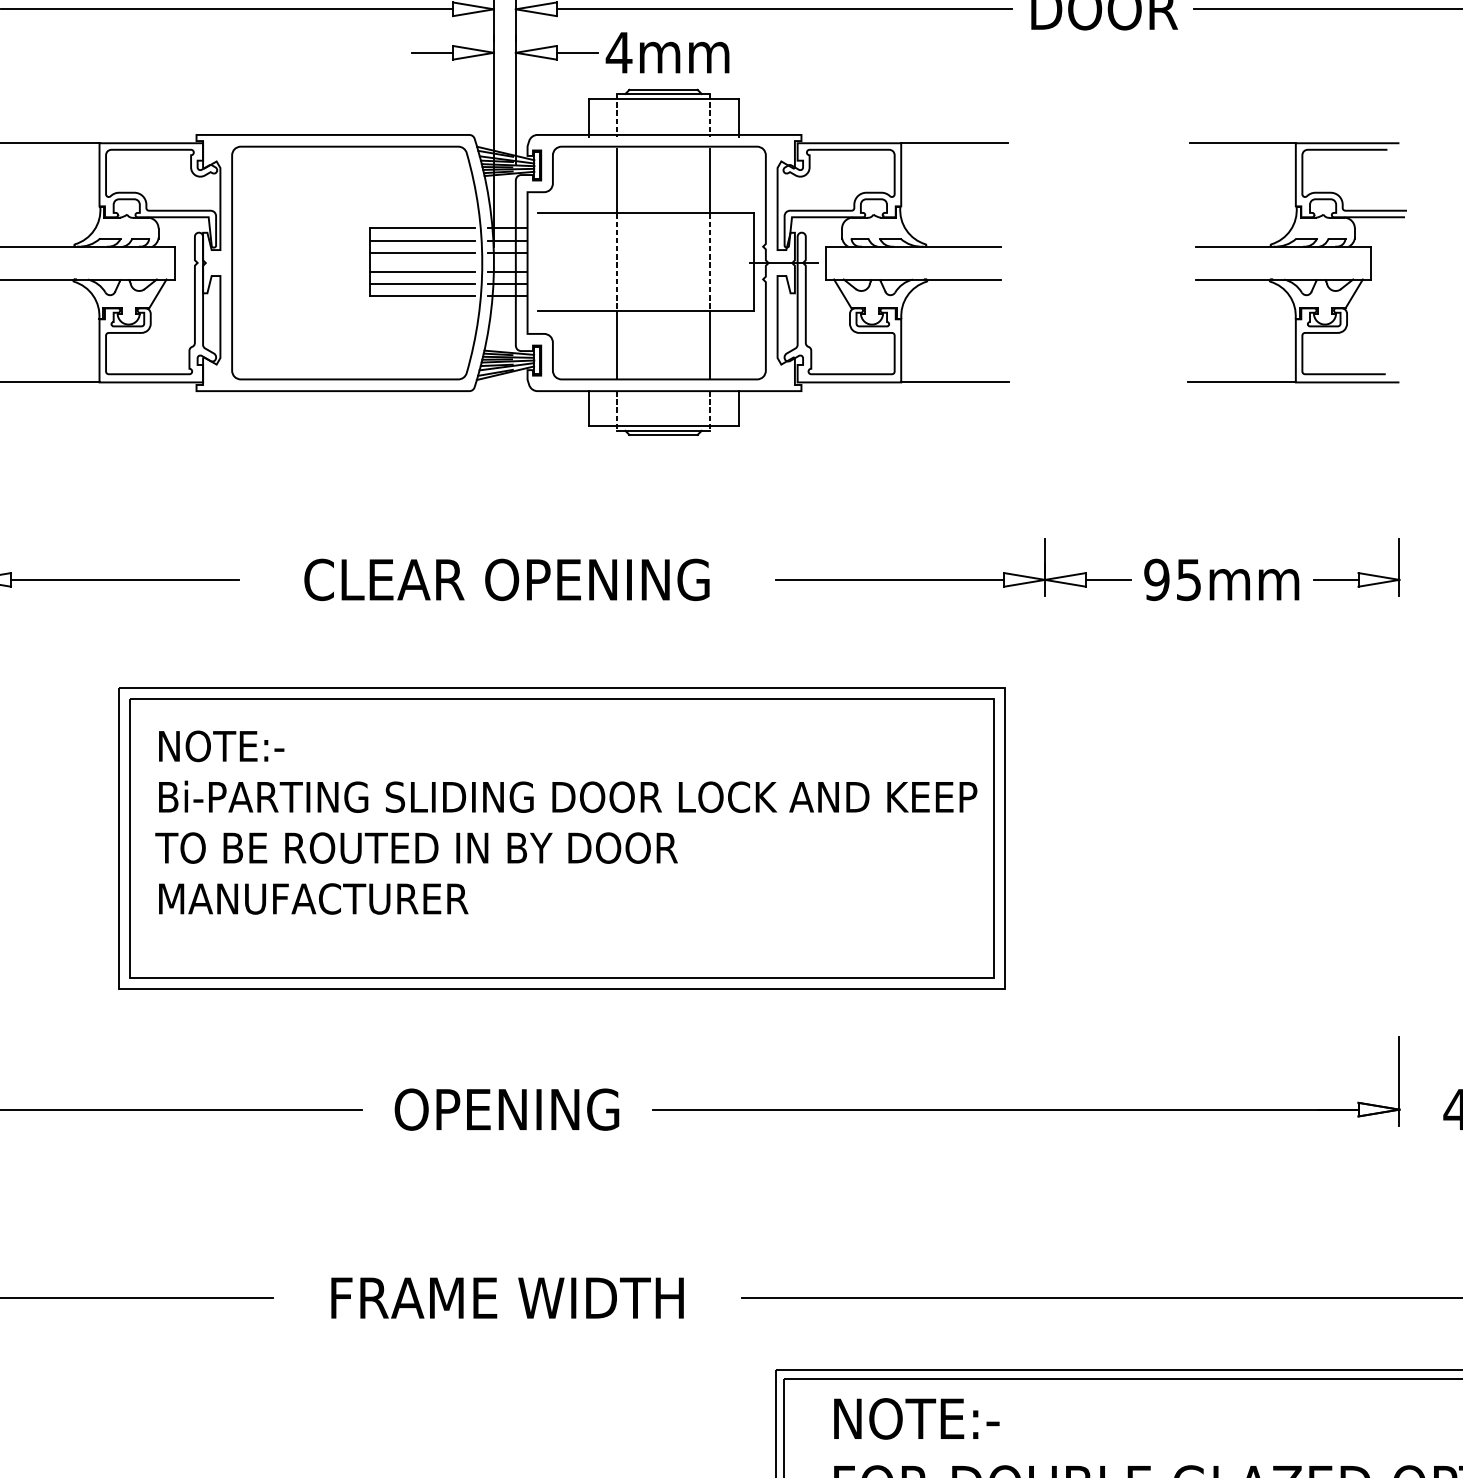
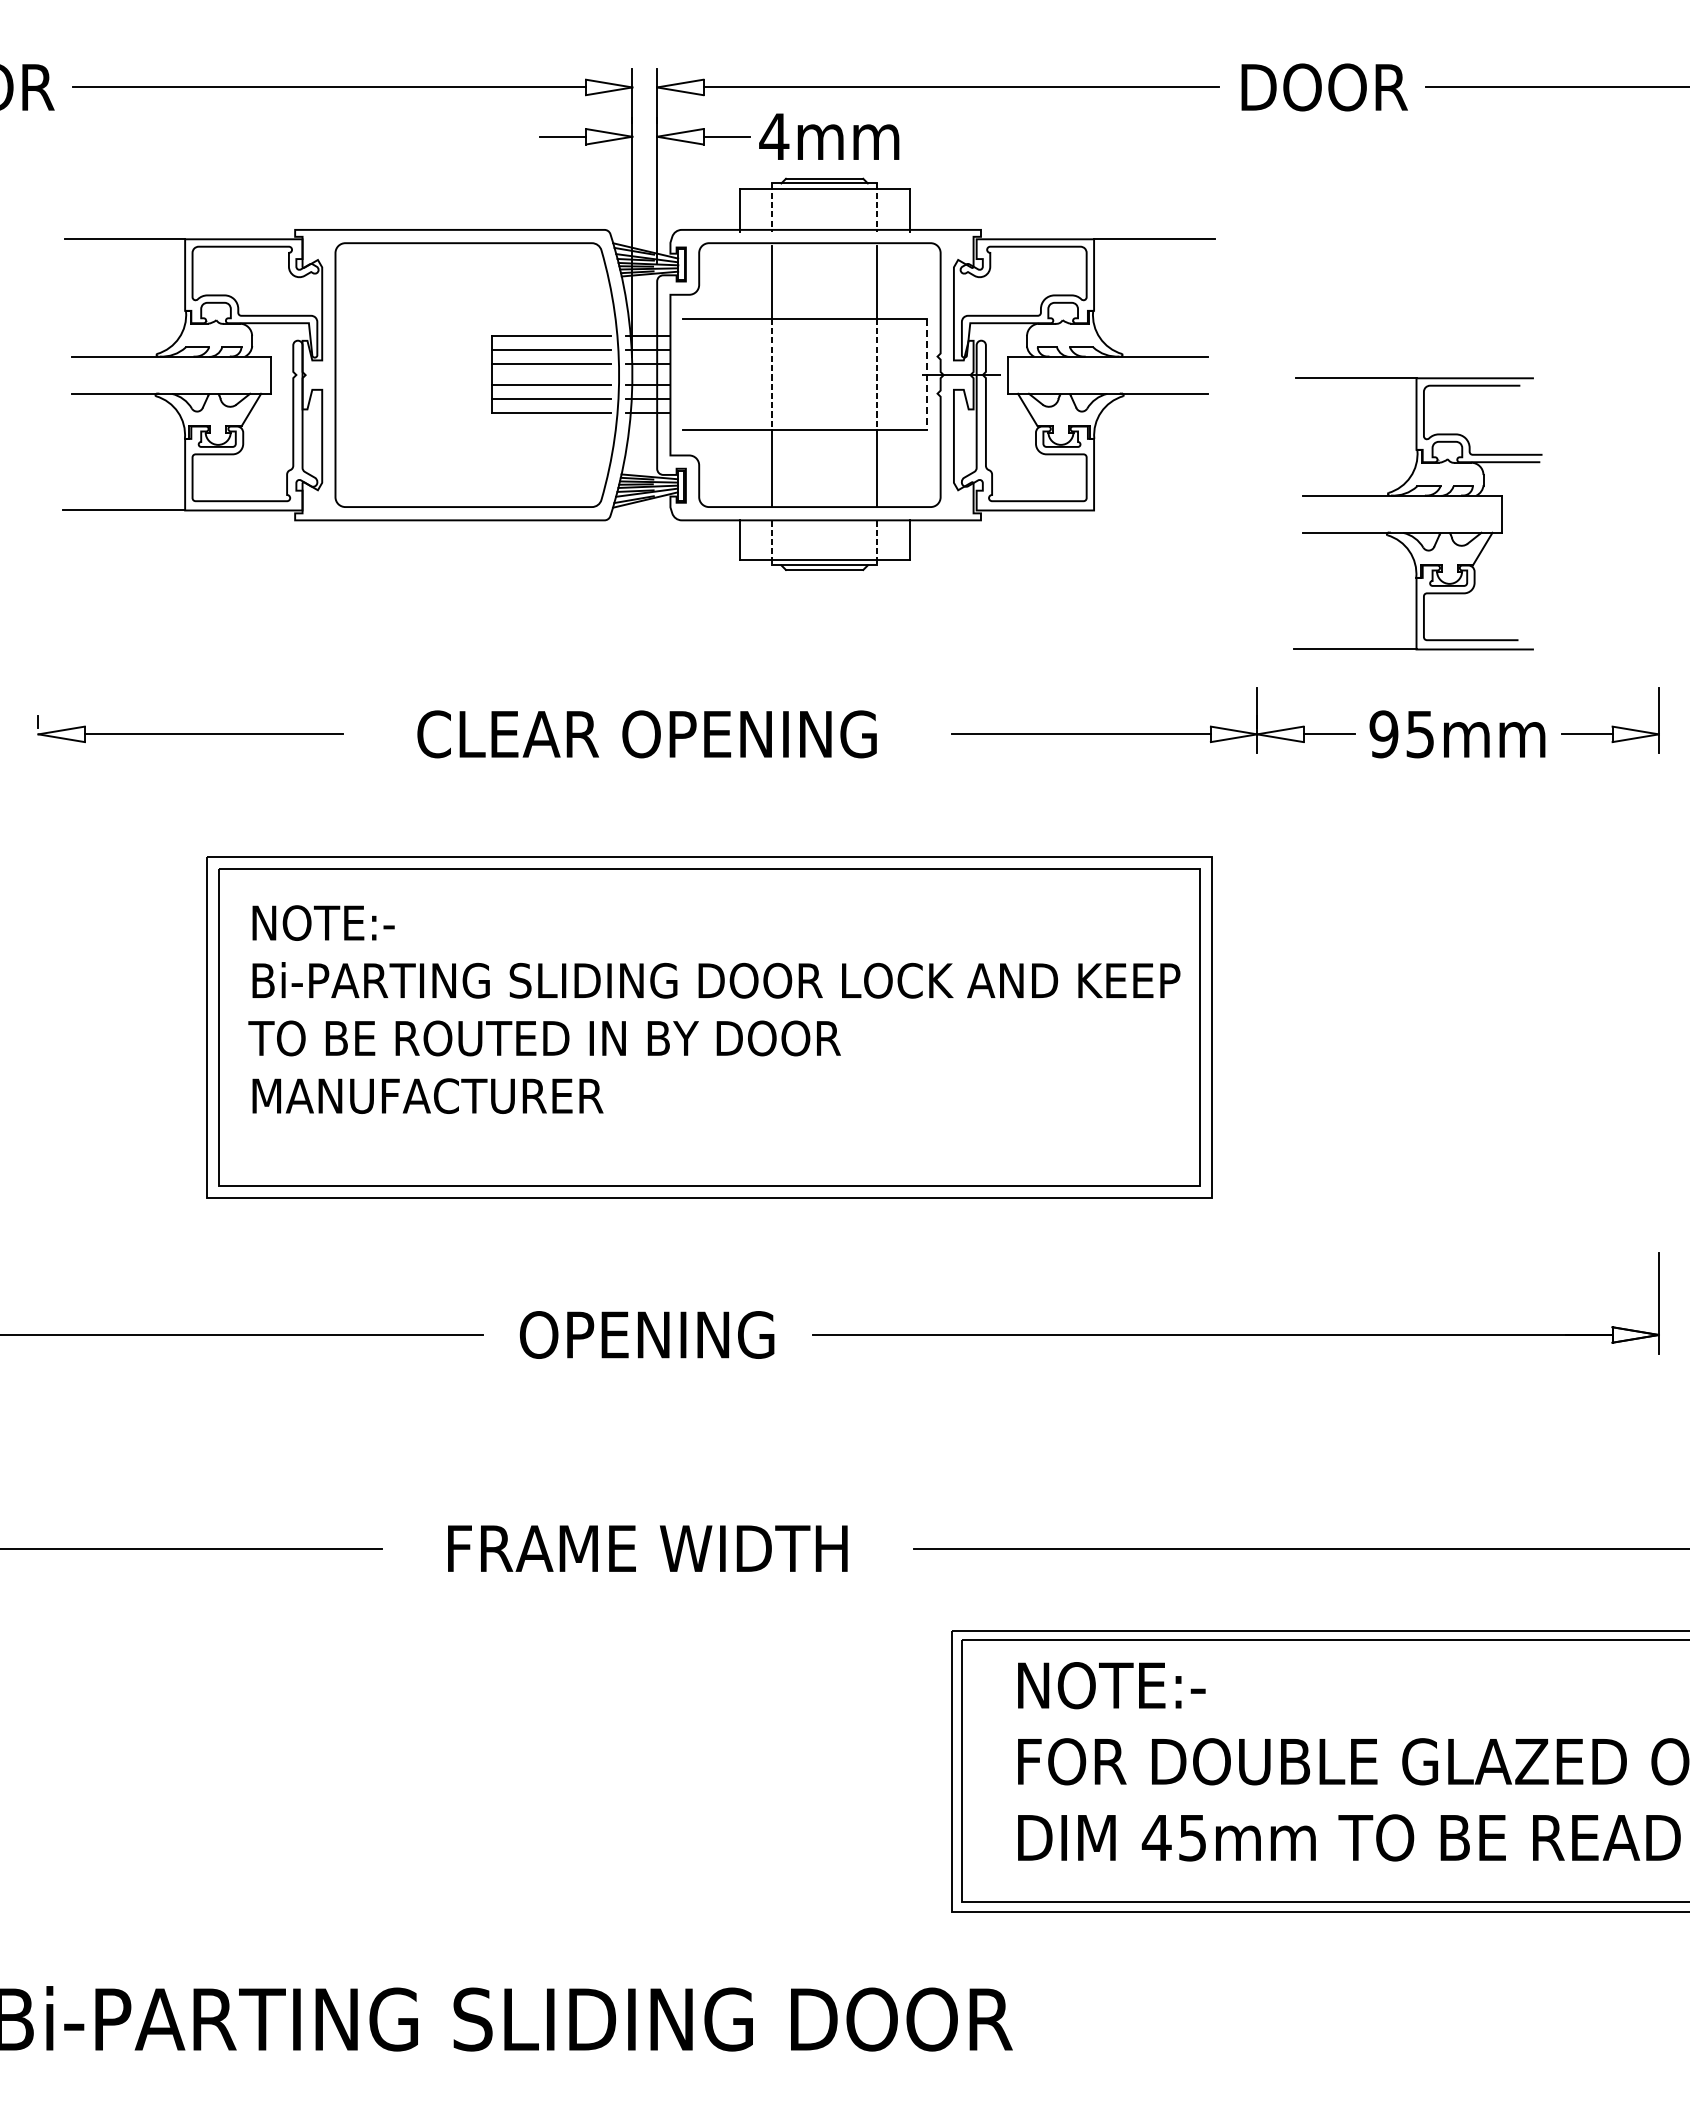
part: (1296, 247) -> (1417, 496), moved
line: (753, 262) -> (926, 374), solid -> dashed
line: (955, 382) -> (1155, 510), removed

